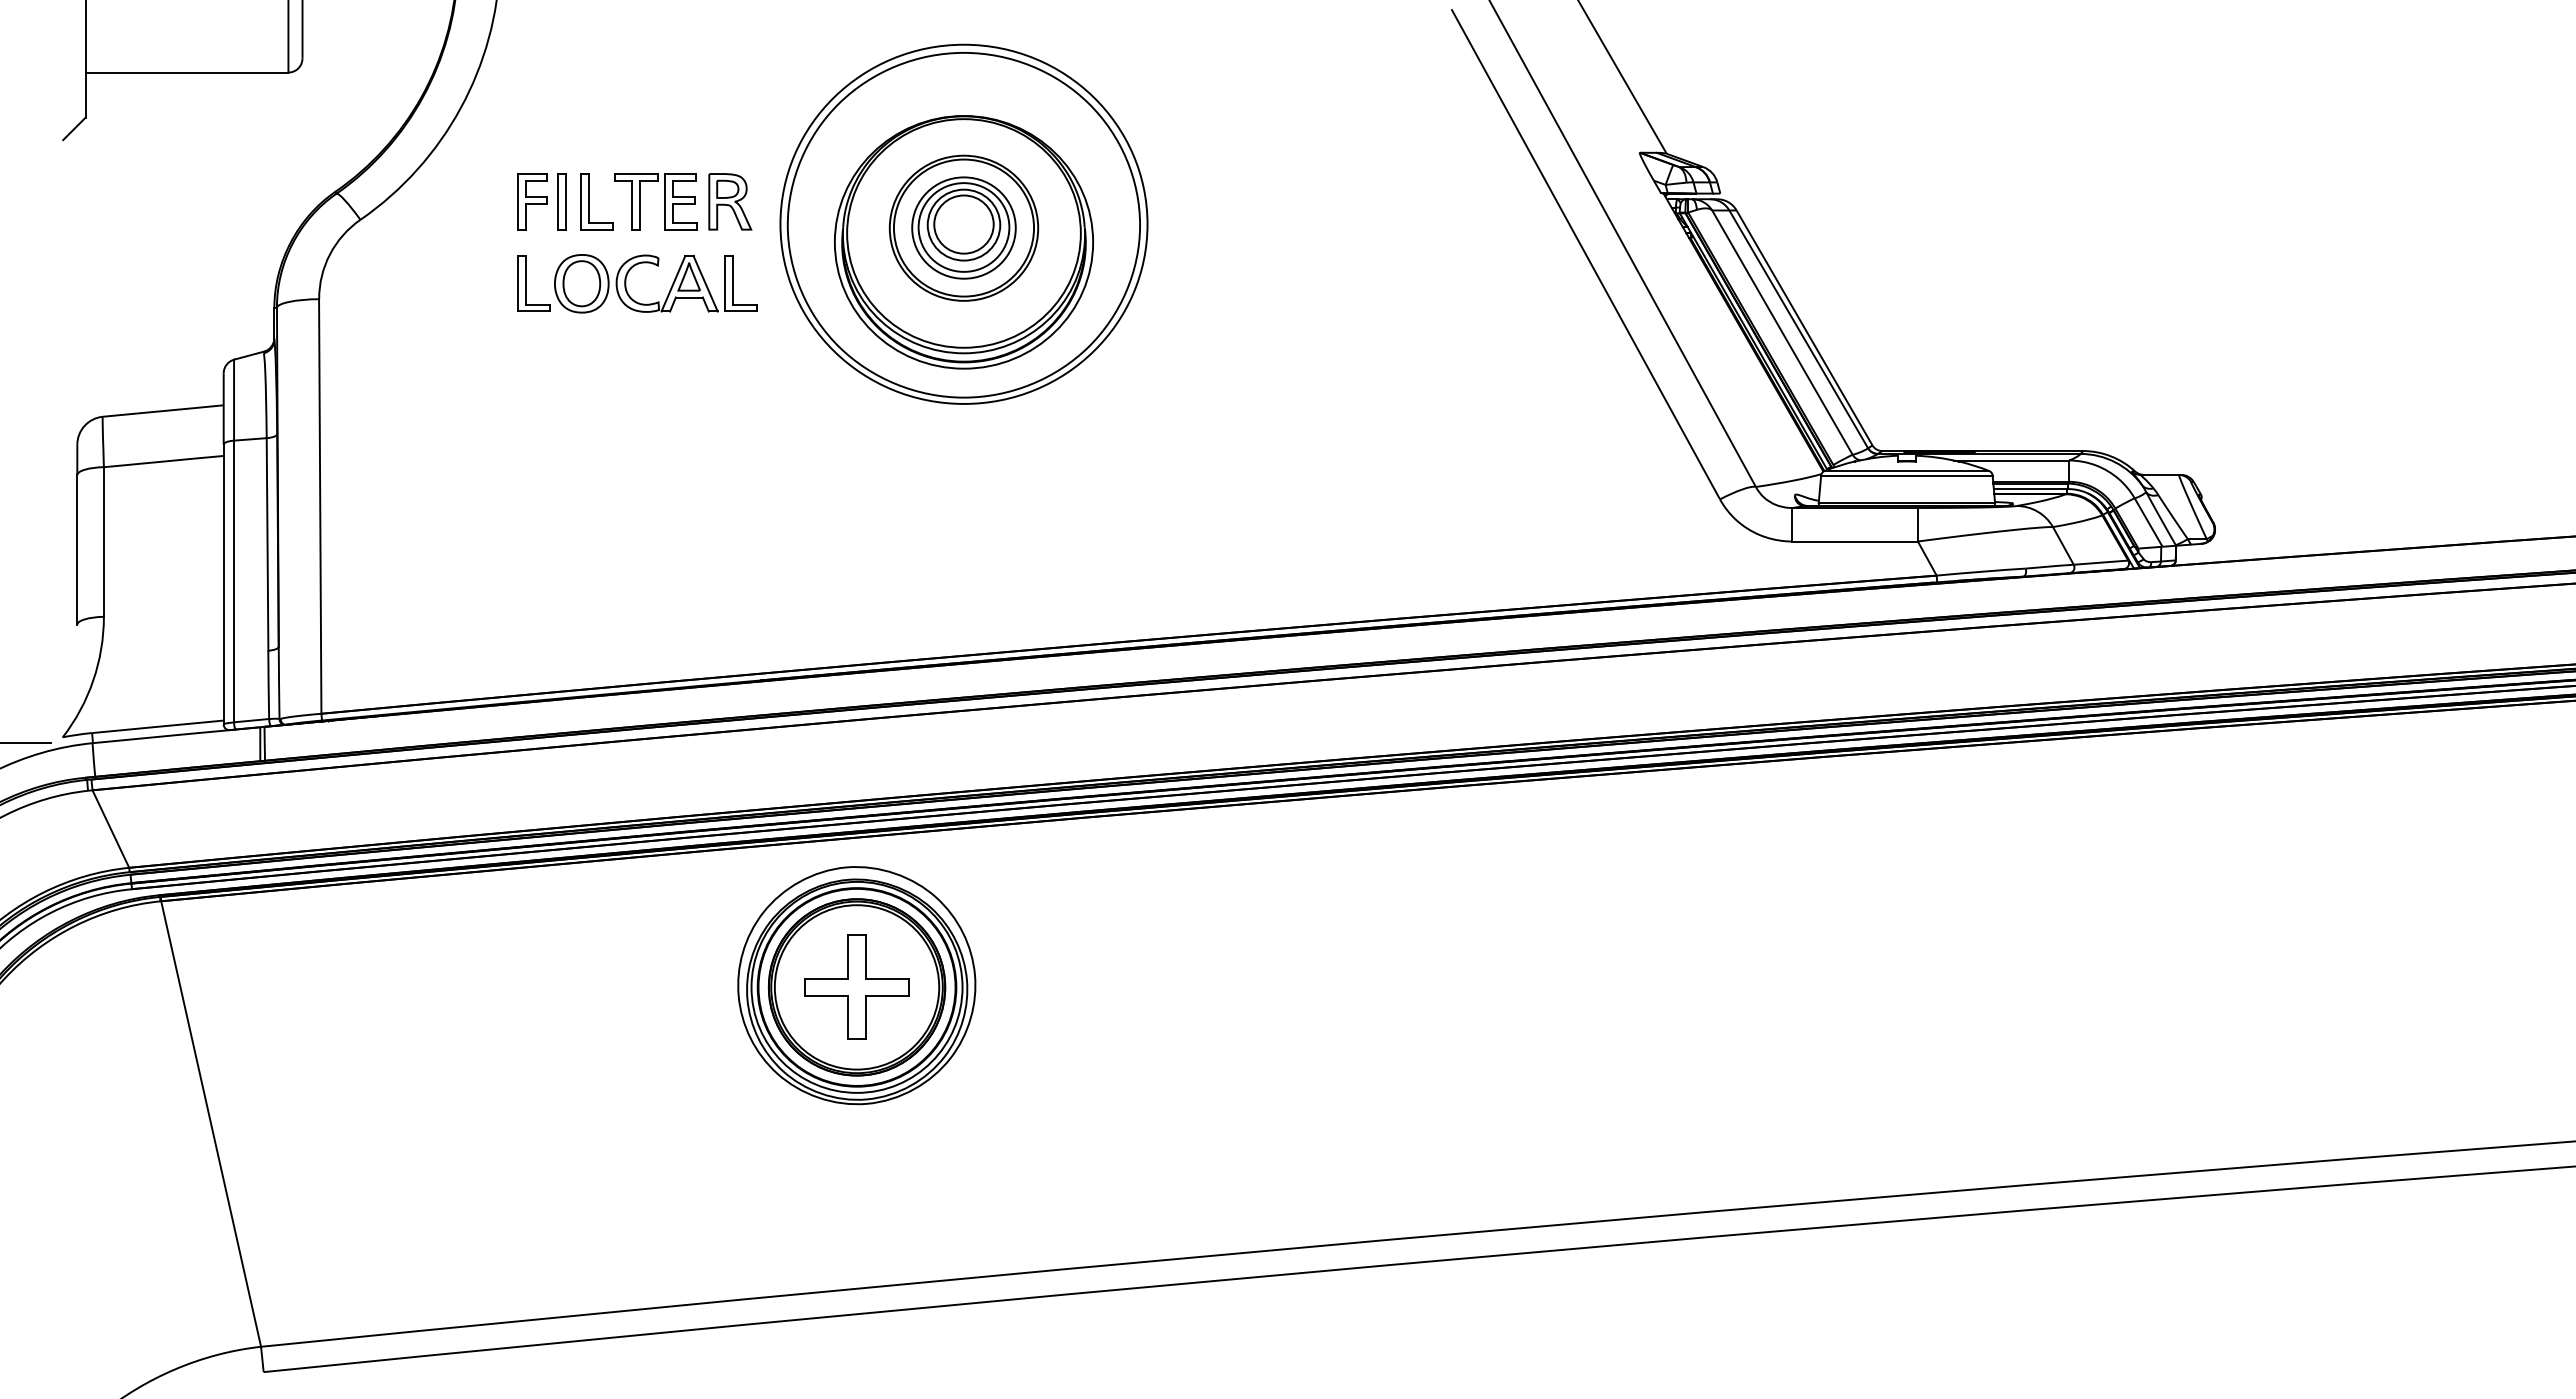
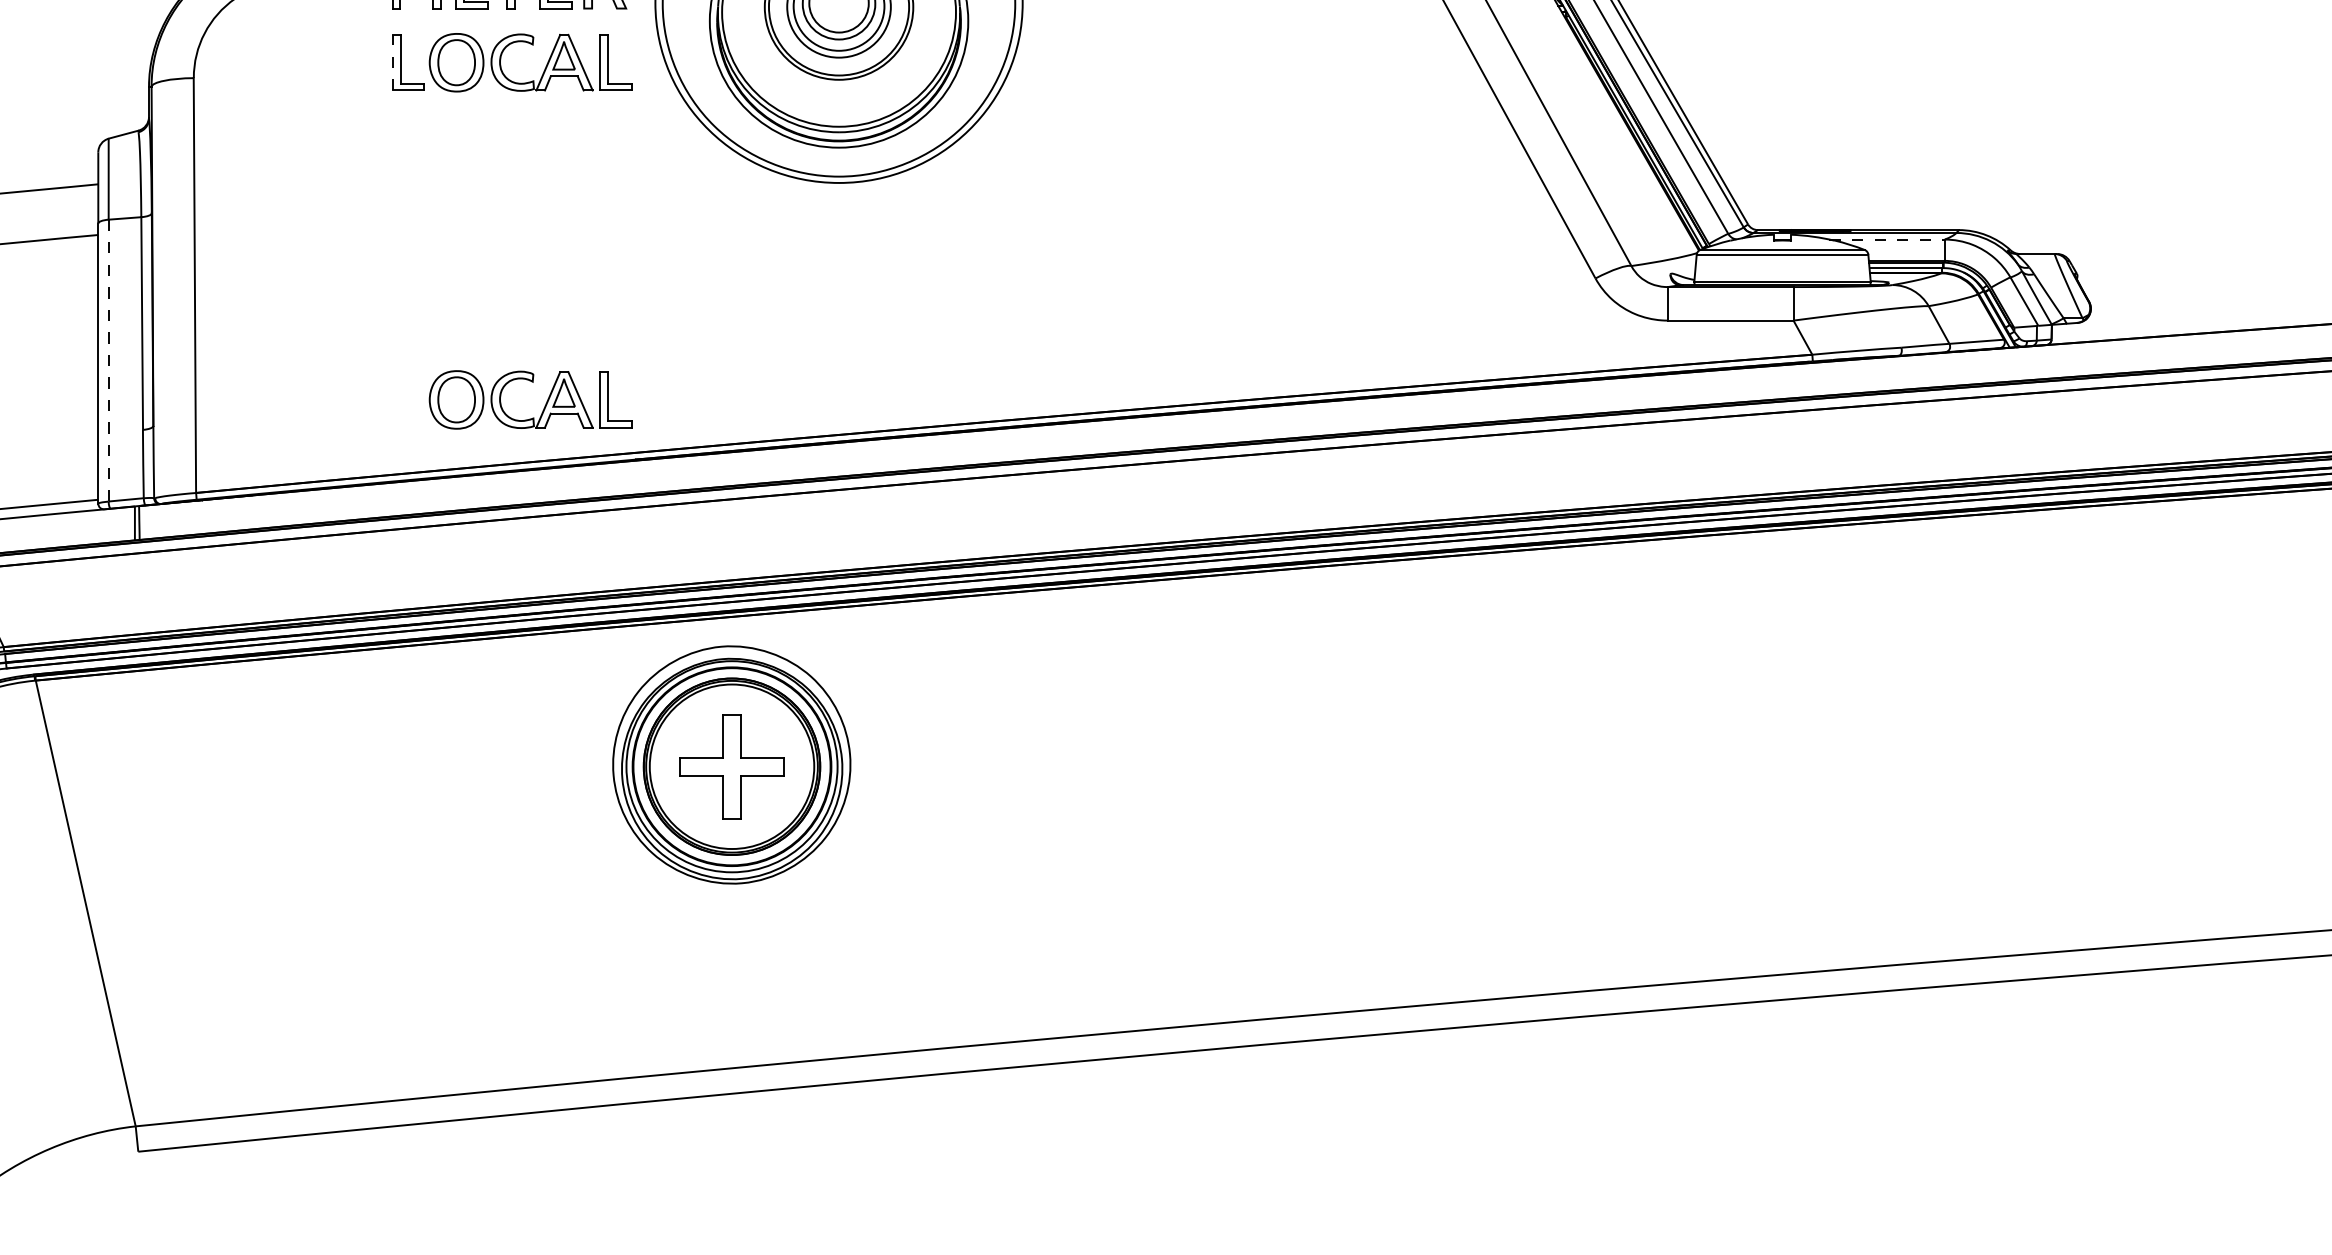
line: (518, 283) -> (393, 62), solid -> dashed
line: (2011, 460) -> (1887, 239), solid -> dashed
line: (234, 581) -> (109, 360), solid -> dashed
part: (670, 624) -> (545, 403), added

